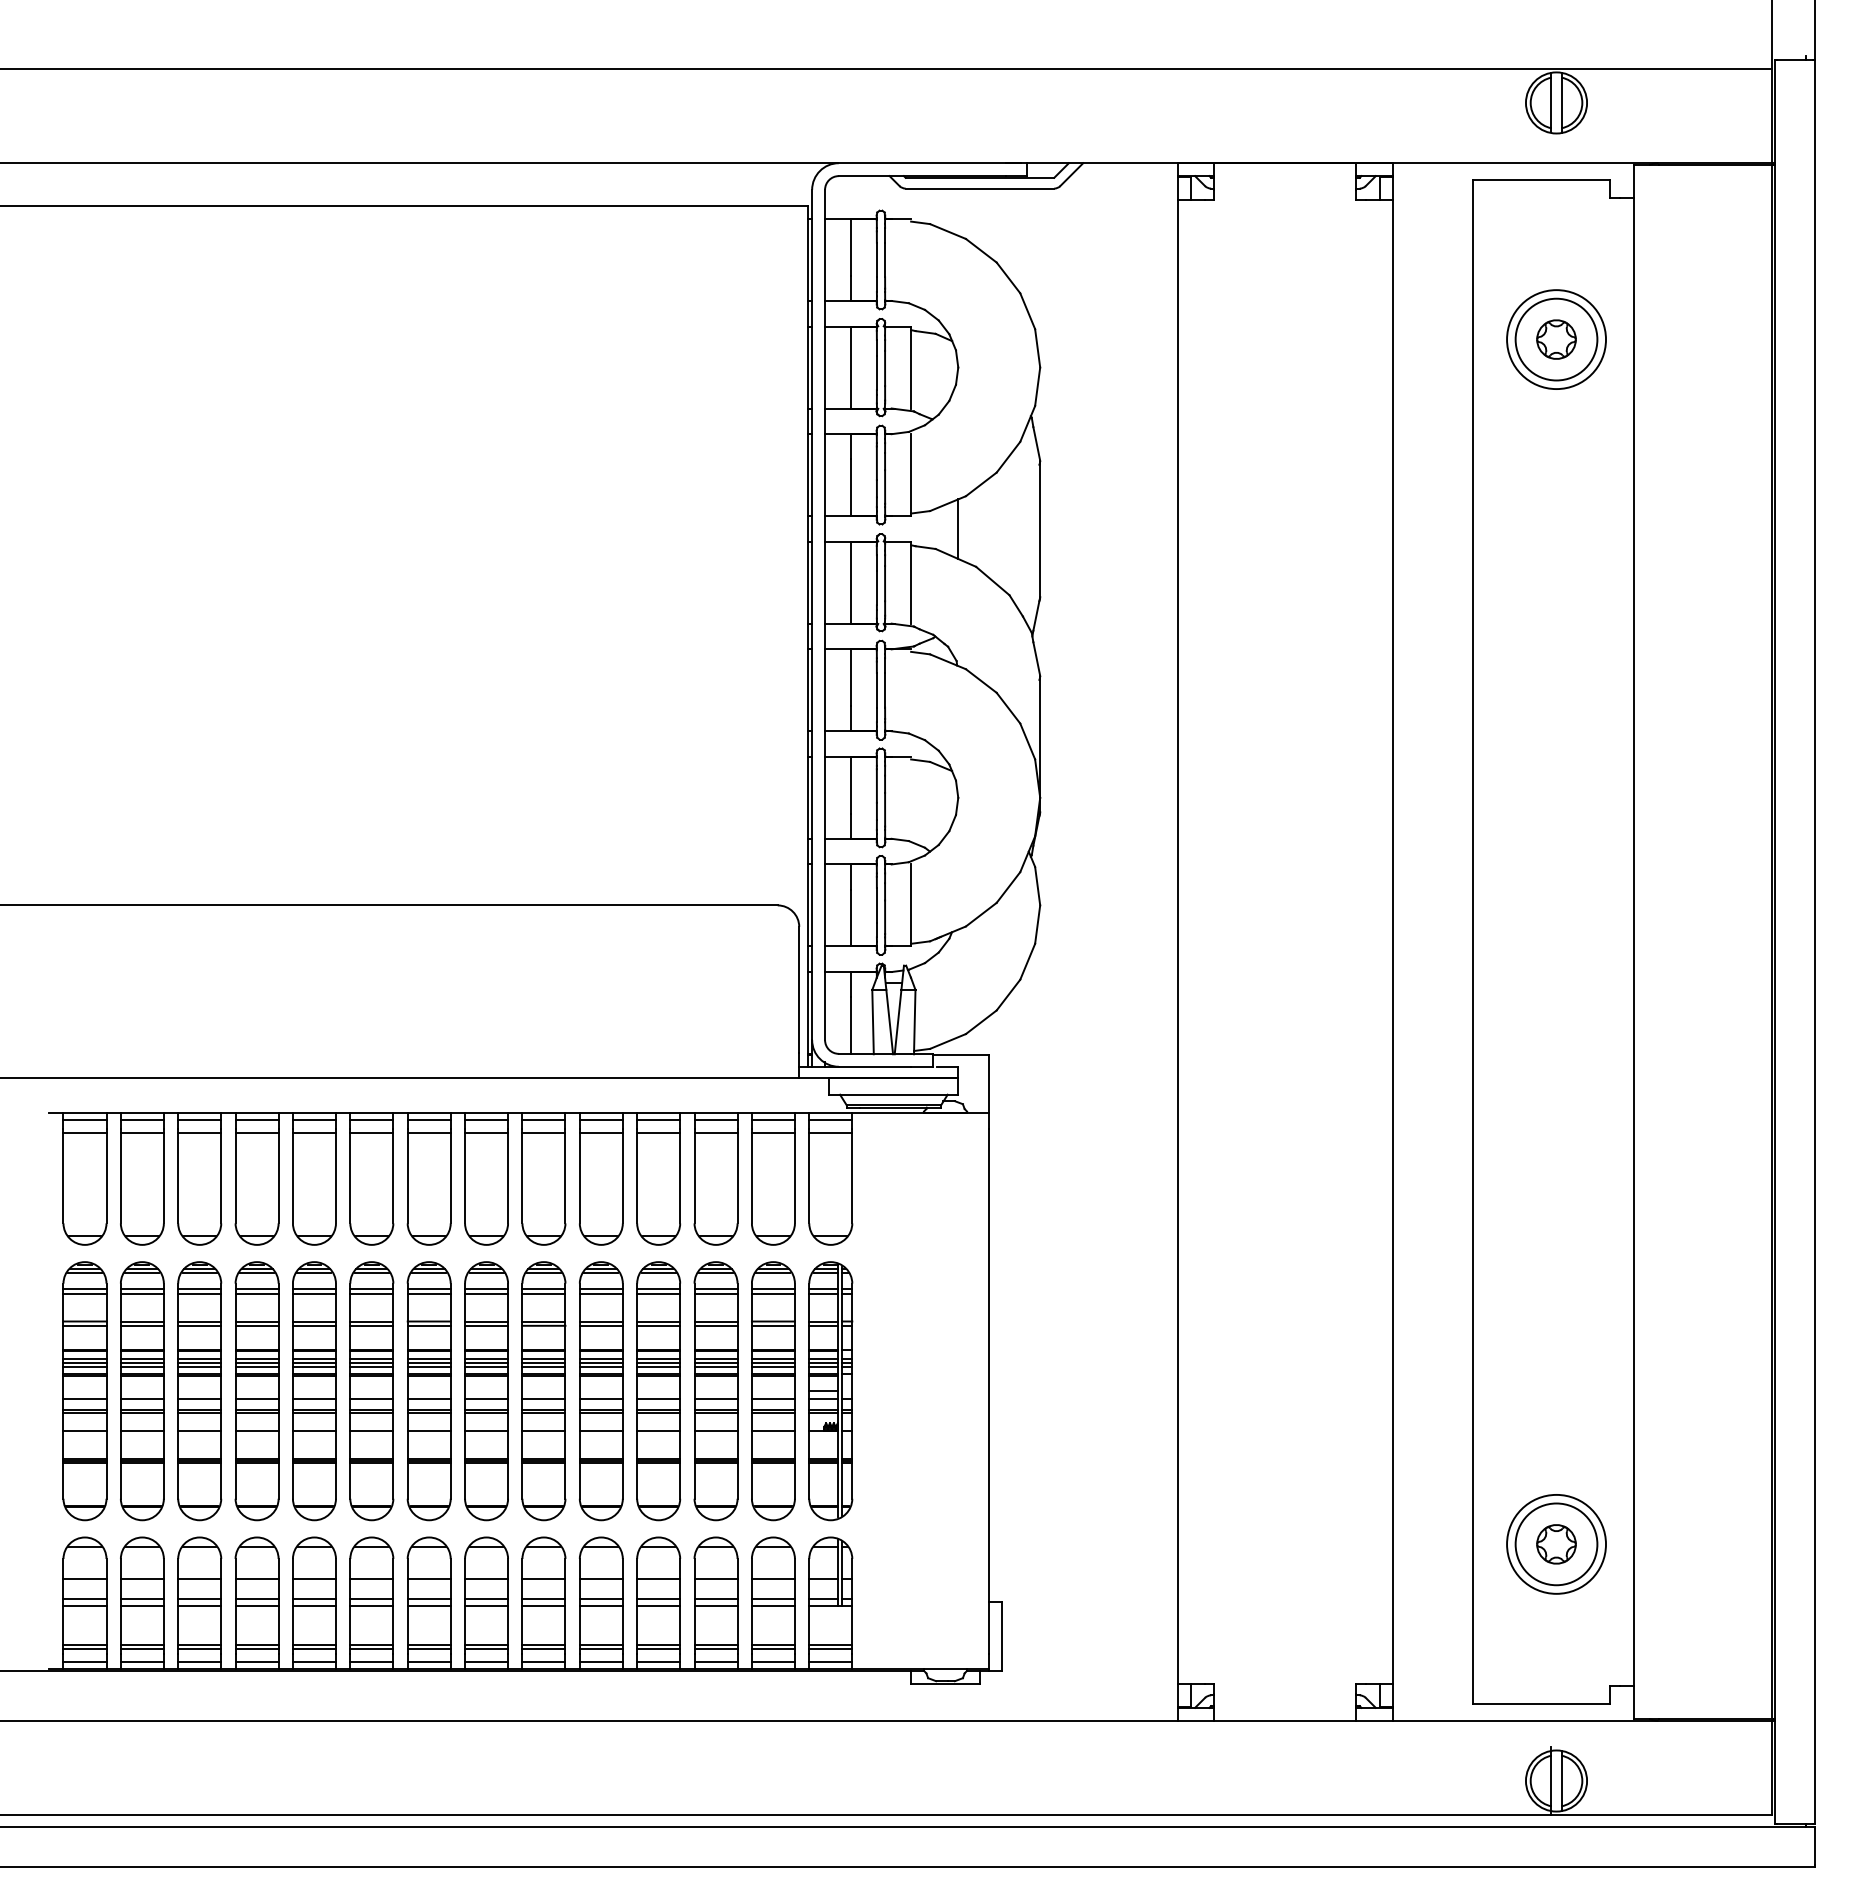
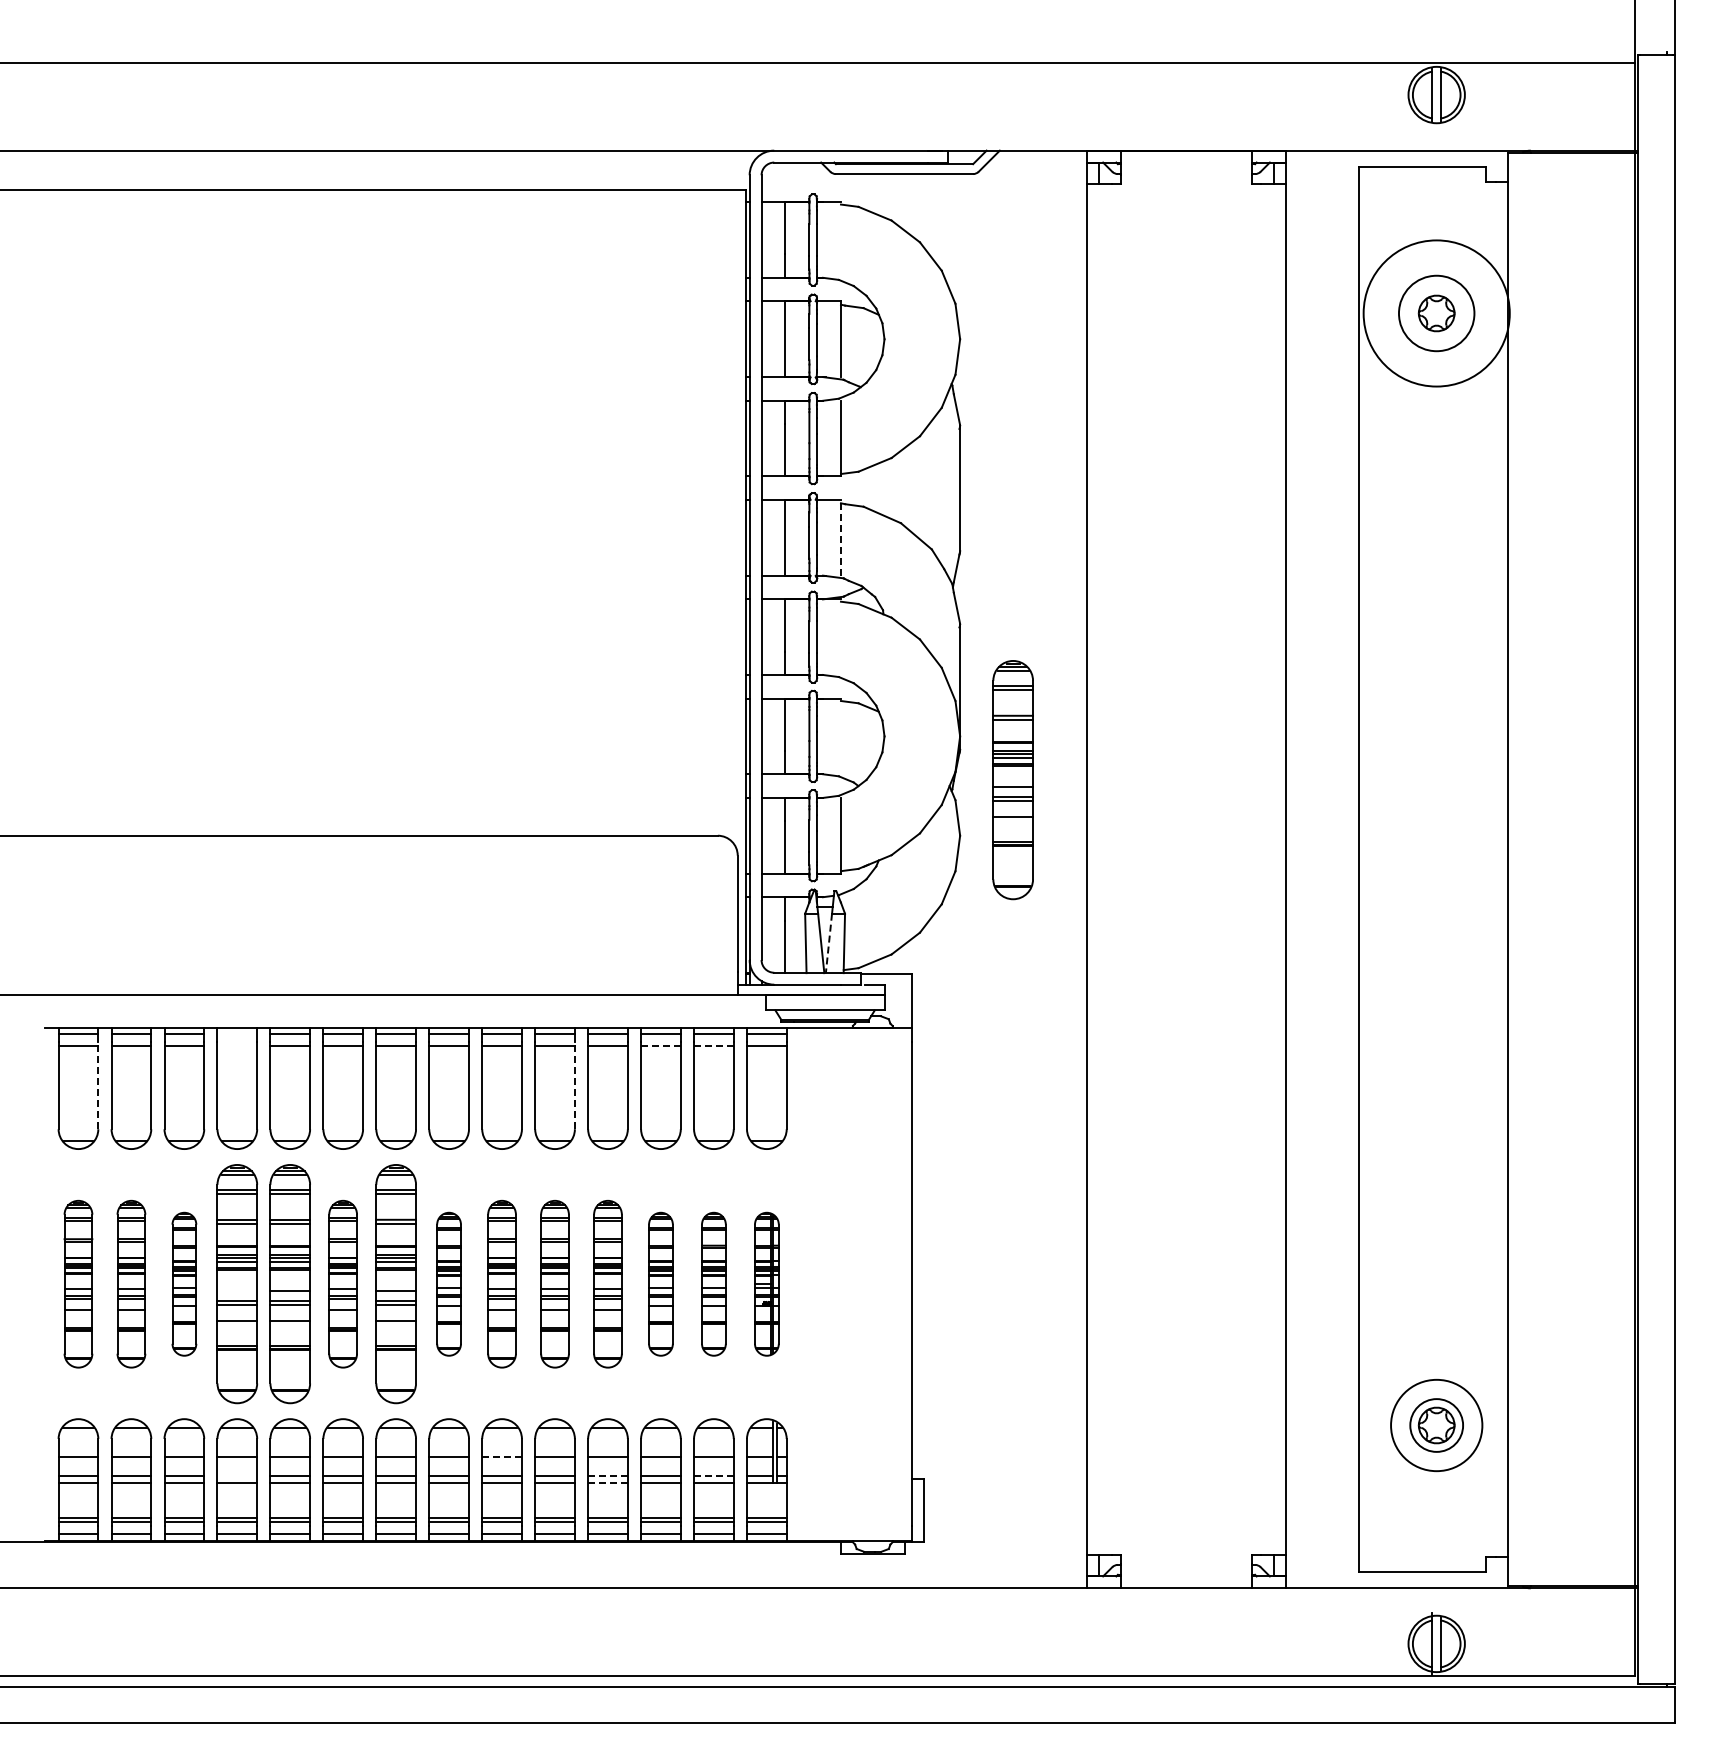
circle: (1556, 339) -> (1436, 313), size x1.6
line: (958, 528) -> (884, 487), removed
line: (910, 582) -> (840, 537), solid -> dashed
part: (1096, 845) -> (1012, 780), added
line: (897, 1022) -> (828, 943), solid -> dashed
line: (257, 1119) -> (237, 1033), removed
line: (257, 1132) -> (237, 1045), removed
line: (715, 1132) -> (660, 1045), solid -> dashed
line: (772, 1132) -> (713, 1045), solid -> dashed
line: (106, 1176) -> (98, 1085), solid -> dashed
line: (622, 1176) -> (574, 1085), solid -> dashed
part: (85, 1391) -> (78, 1284), size x0.7
part: (142, 1391) -> (131, 1284), size x0.7
part: (199, 1391) -> (184, 1284), size x0.6
part: (371, 1391) -> (342, 1284), size x0.7
part: (485, 1391) -> (448, 1284), size x0.6
part: (543, 1391) -> (501, 1284), size x0.7
part: (600, 1391) -> (554, 1284), size x0.7
part: (658, 1391) -> (607, 1284), size x0.7
part: (715, 1391) -> (660, 1284), size x0.6
part: (772, 1391) -> (713, 1284), size x0.6
part: (830, 1391) -> (766, 1284), size x0.6
line: (257, 1398) -> (237, 1290), removed
circle: (1556, 1544) -> (1436, 1425), size x0.7
line: (544, 1579) -> (502, 1457), solid -> dashed
line: (257, 1599) -> (237, 1476), removed
line: (658, 1599) -> (607, 1476), solid -> dashed
line: (772, 1599) -> (713, 1476), solid -> dashed
line: (658, 1606) -> (607, 1482), solid -> dashed

